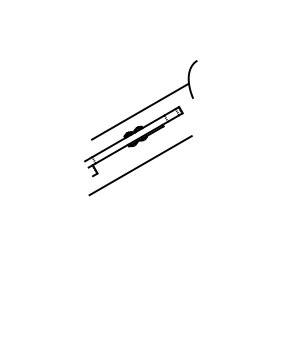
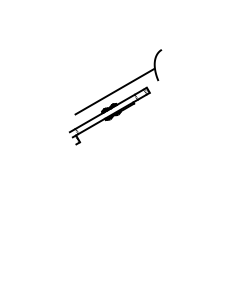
line: (140, 165) -> (115, 135), removed

